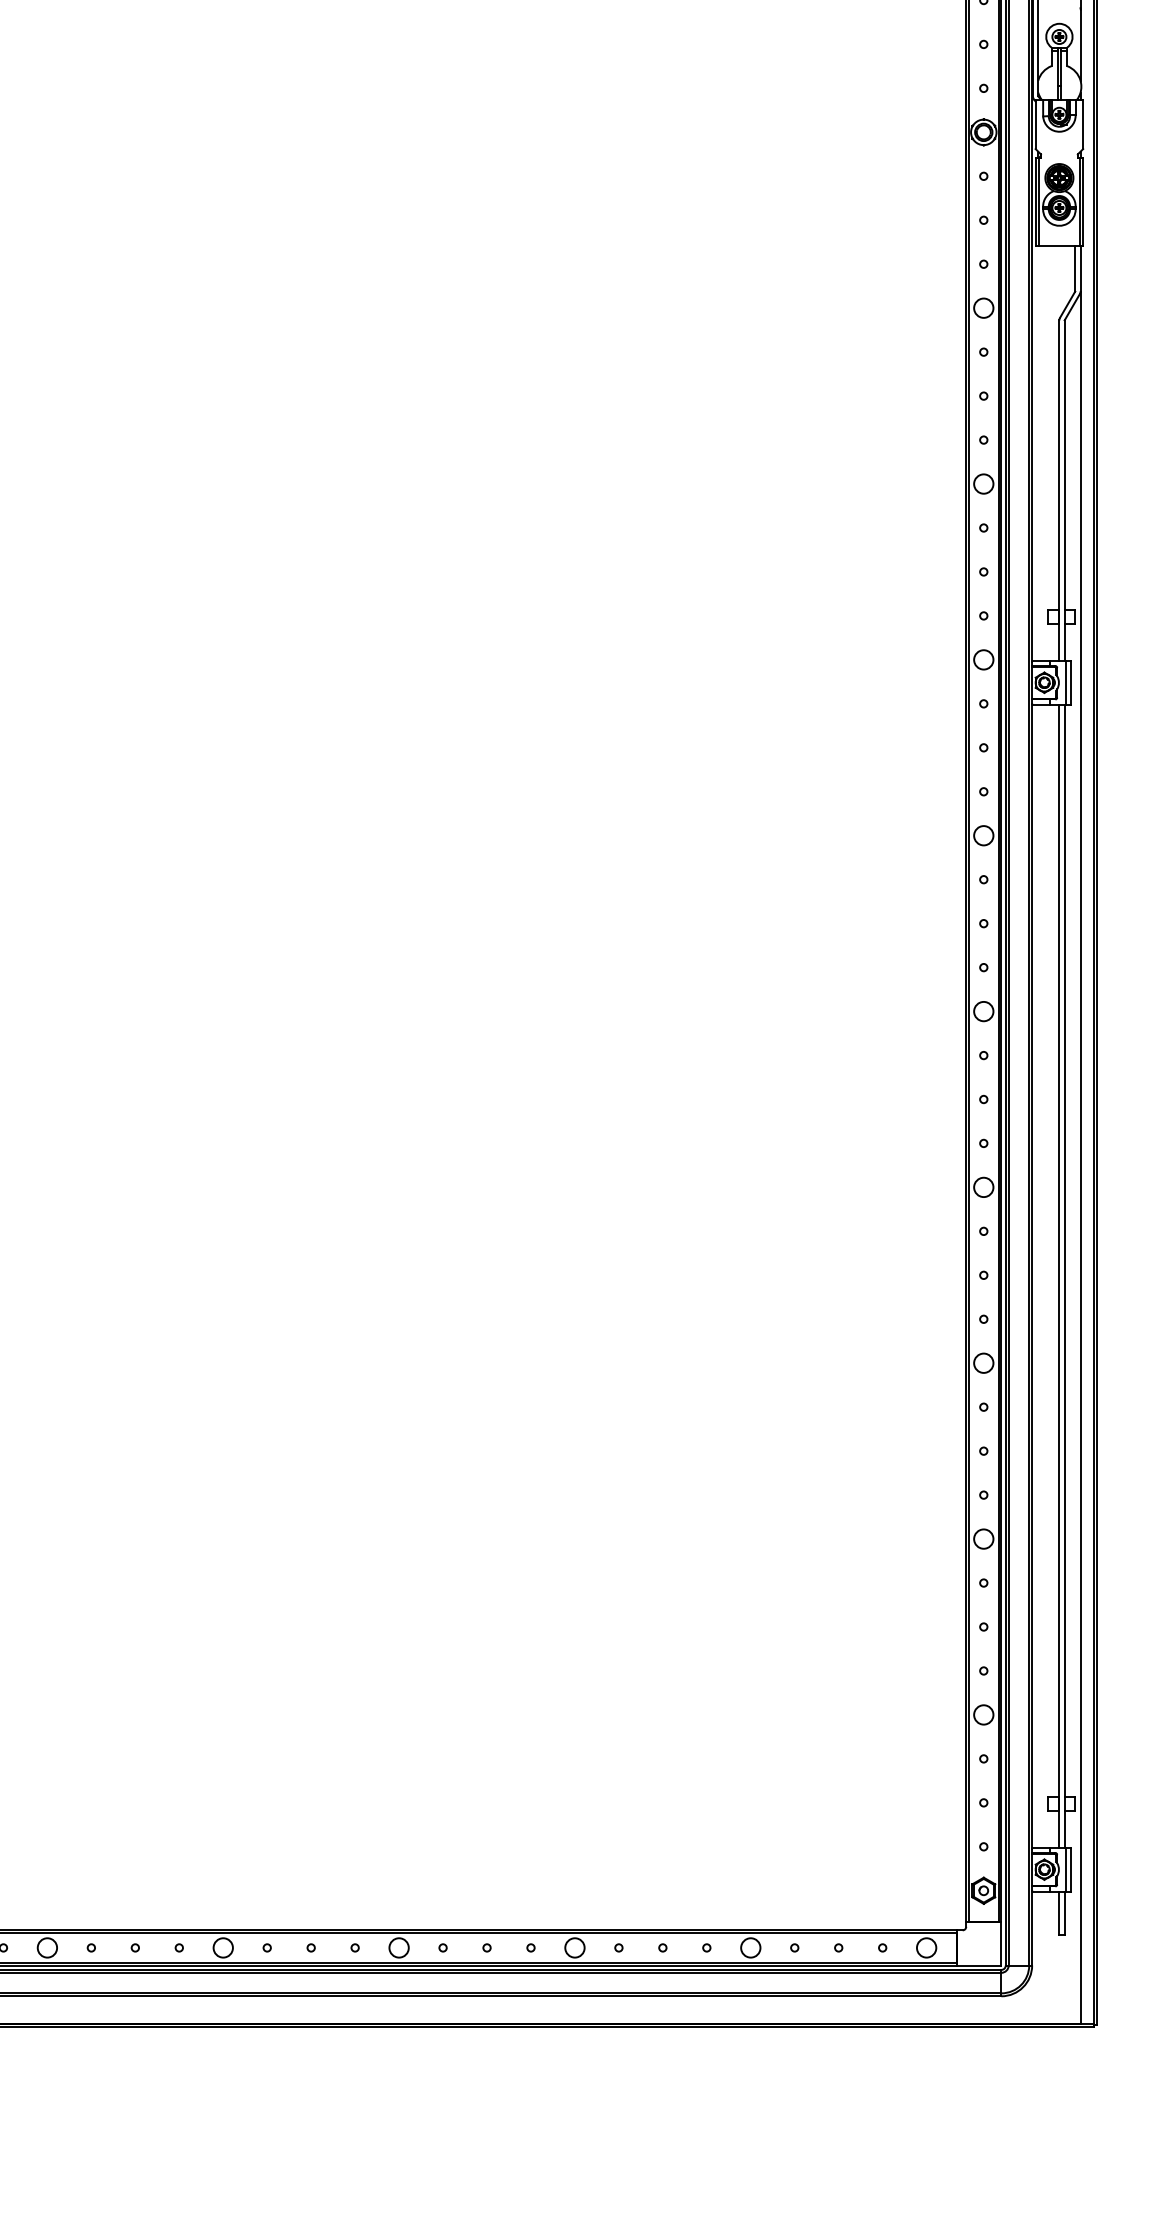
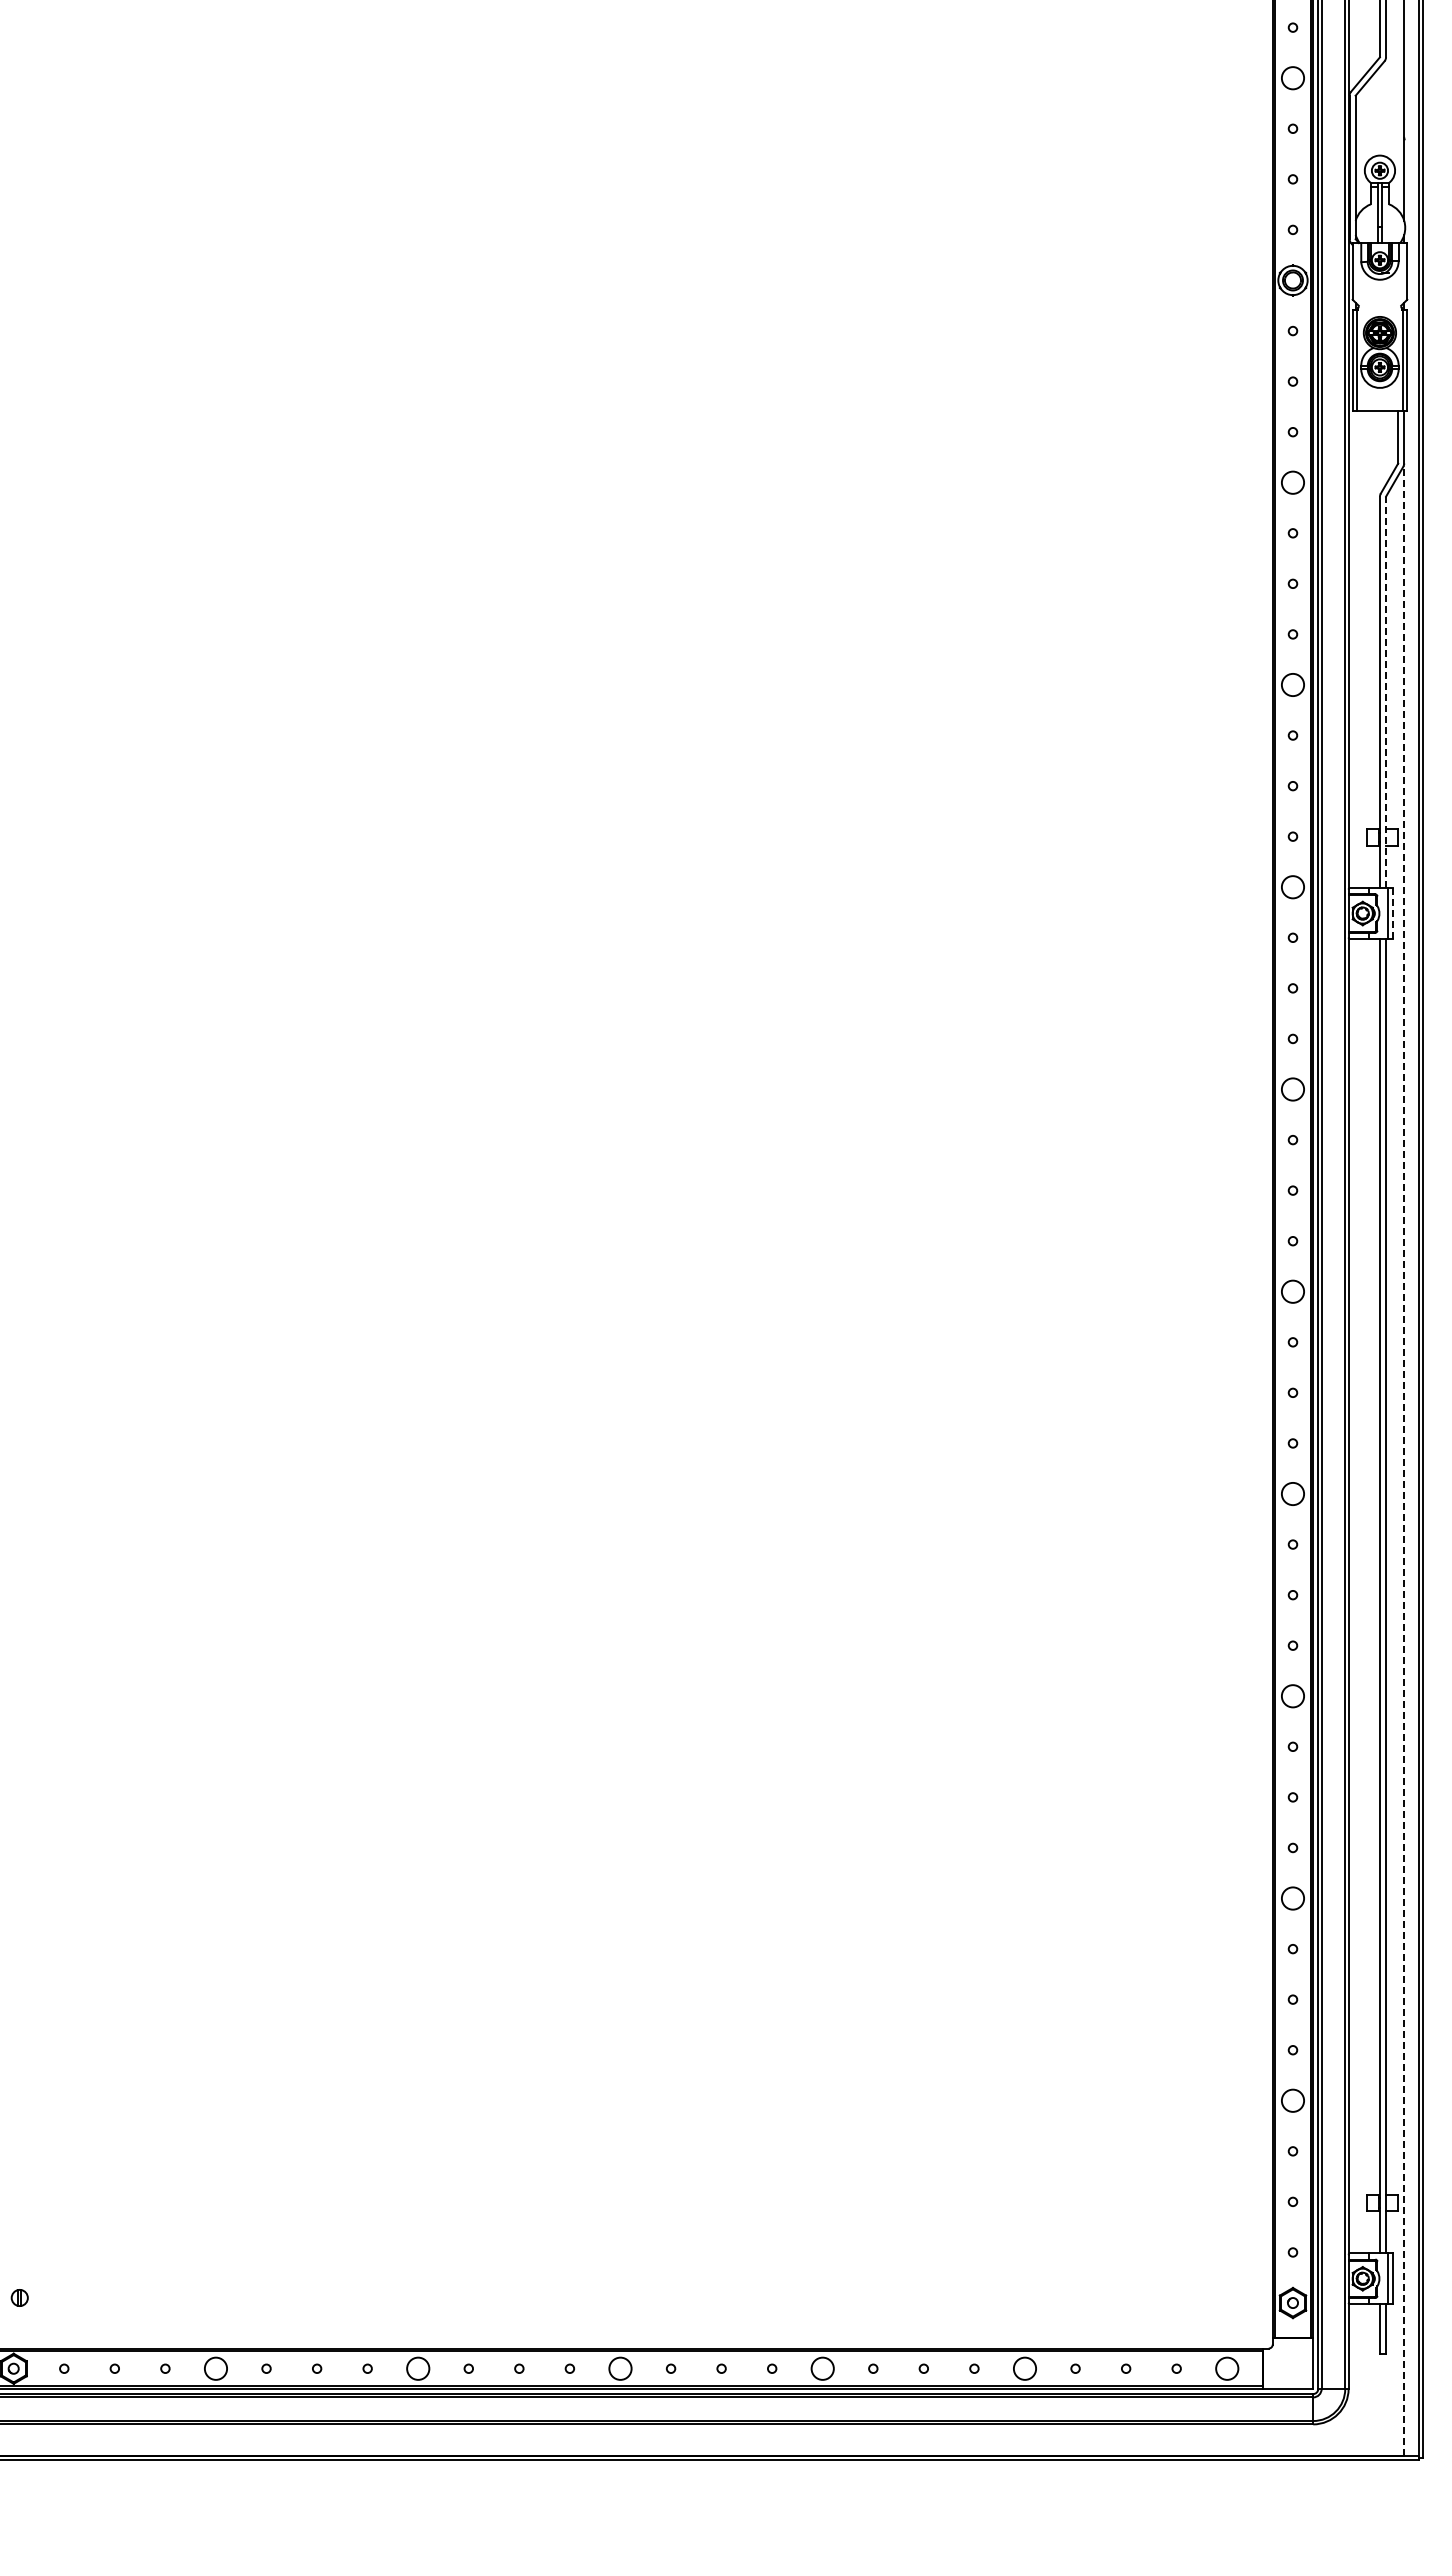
line: (1065, 490) -> (1386, 692), solid -> dashed
line: (1071, 682) -> (1393, 913), solid -> dashed
line: (1080, 1157) -> (1404, 1459), solid -> dashed

